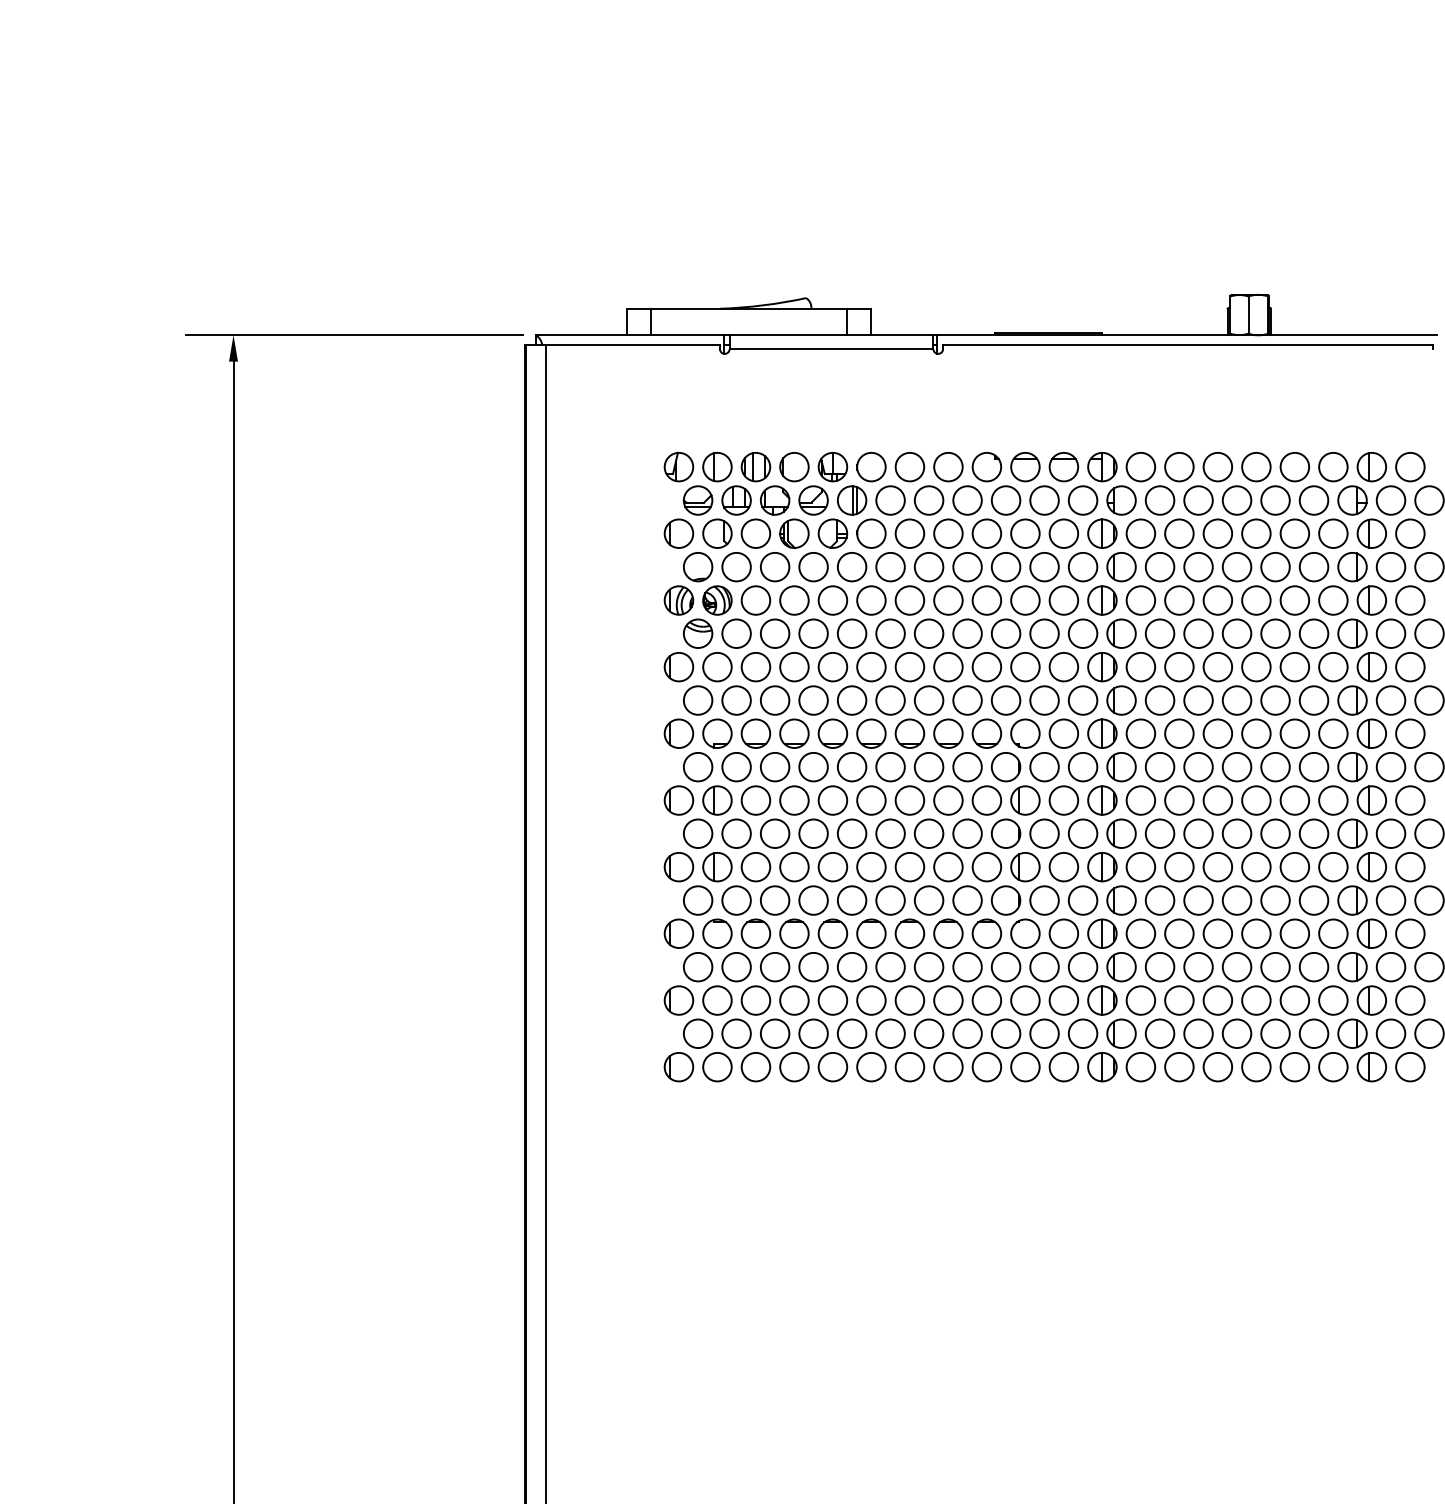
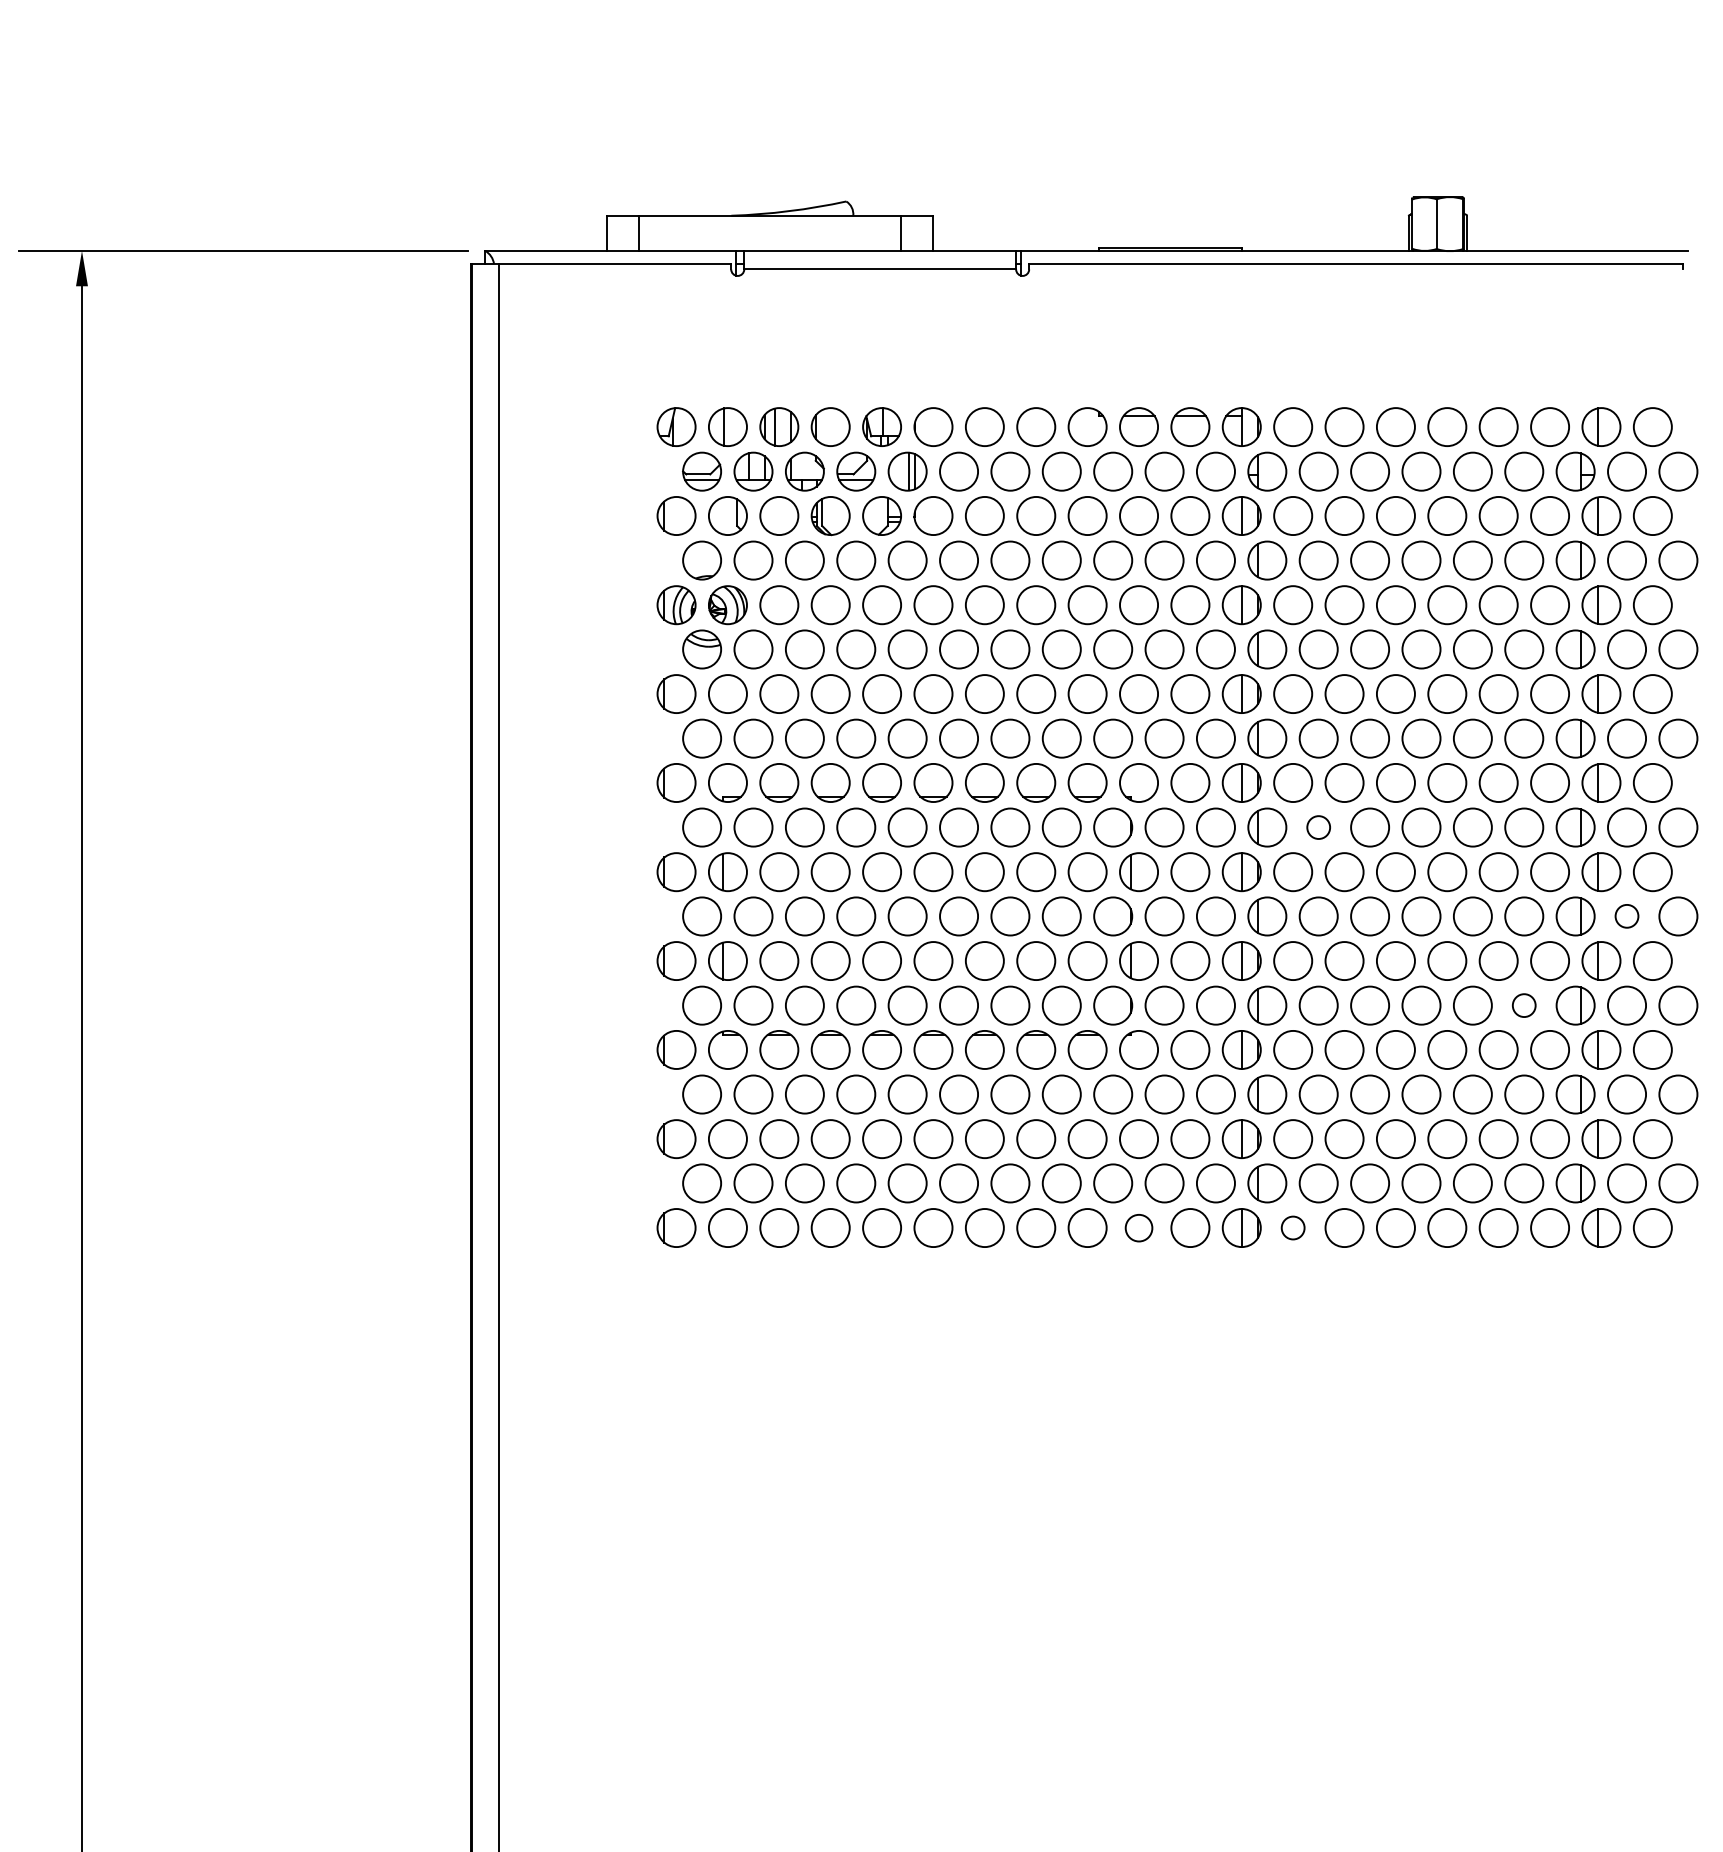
circle: (1159, 766) -> (1317, 826), size x0.6
circle: (1390, 833) -> (1626, 916), size x0.6
circle: (1313, 900) -> (1523, 1005), size x0.6
circle: (1140, 1066) -> (1292, 1227), size x0.6
circle: (1025, 1067) -> (1139, 1228), size x0.7

